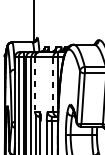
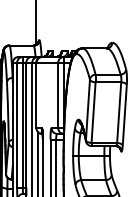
line: (35, 84) -> (36, 95), dashed -> solid
line: (53, 84) -> (58, 95), dashed -> solid

